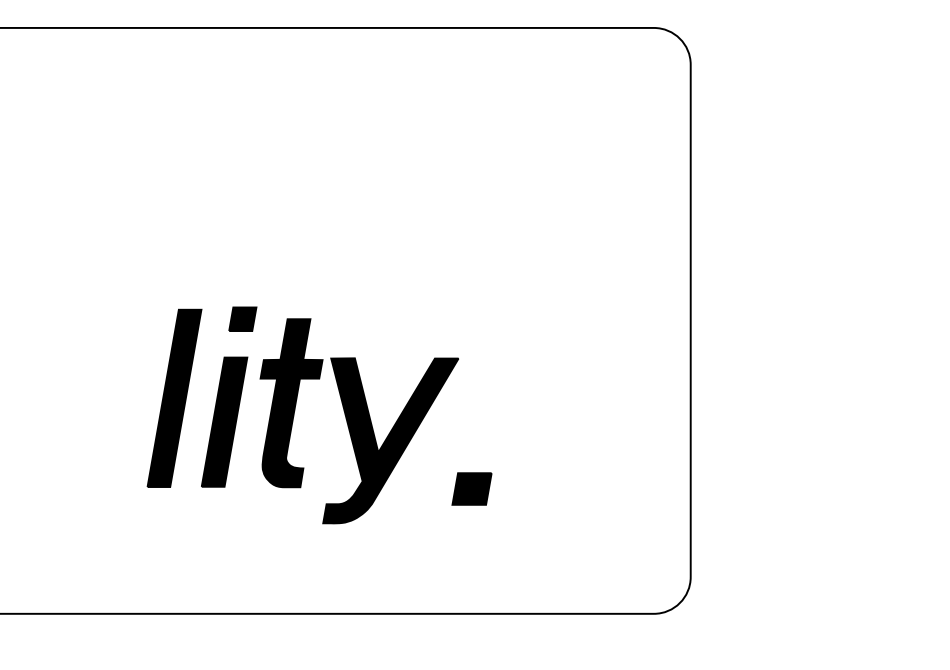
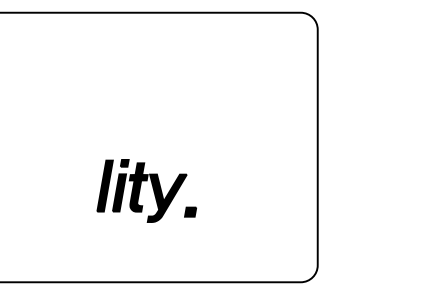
part: (318, 414) -> (146, 190), size x0.62

